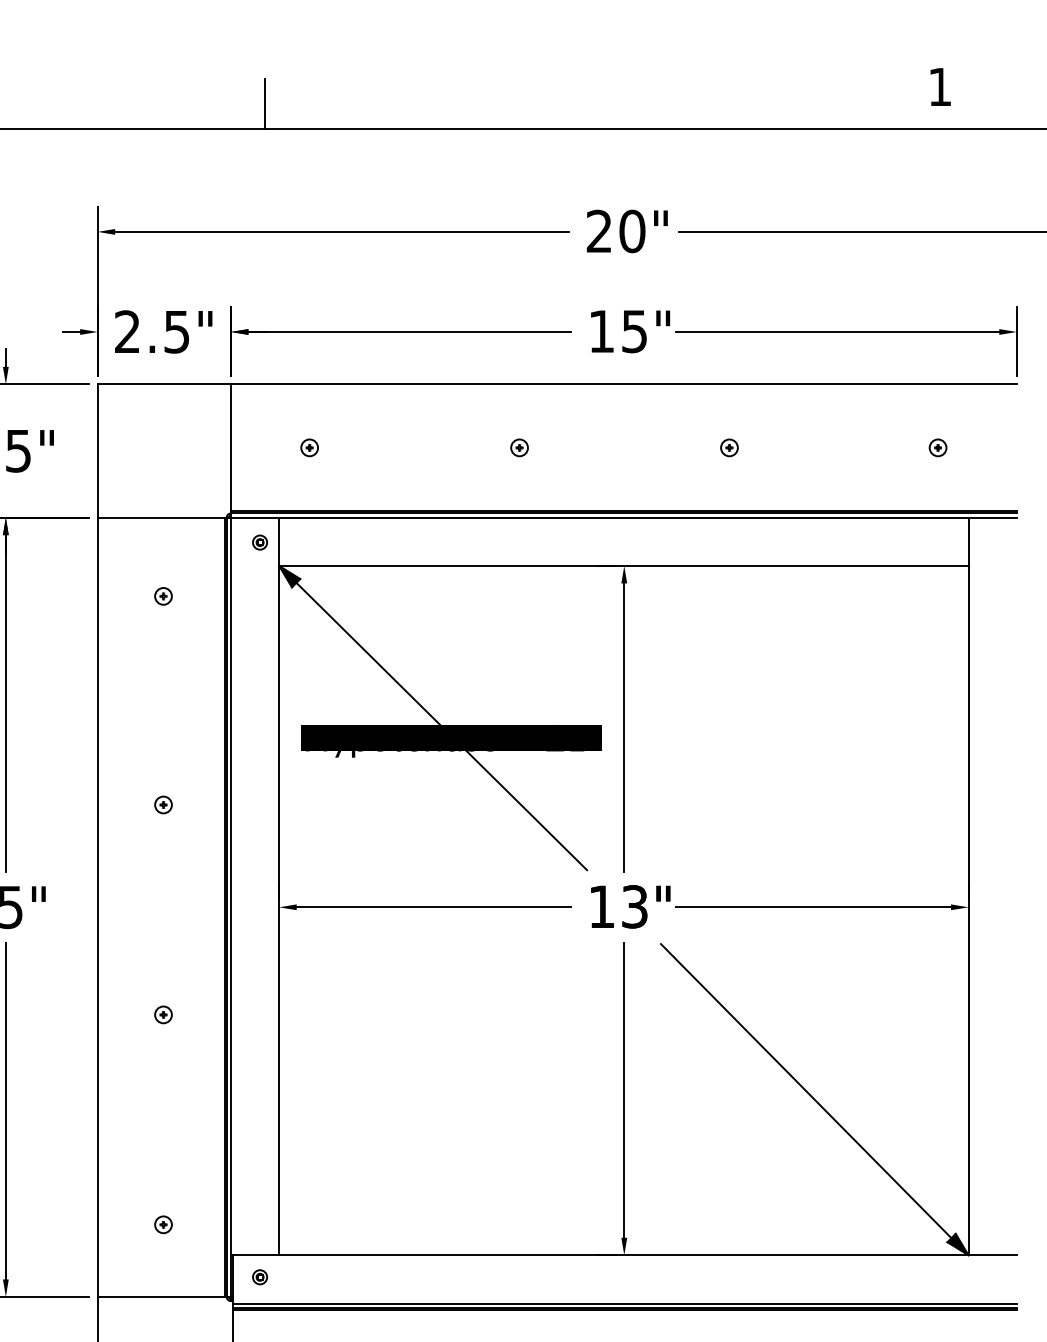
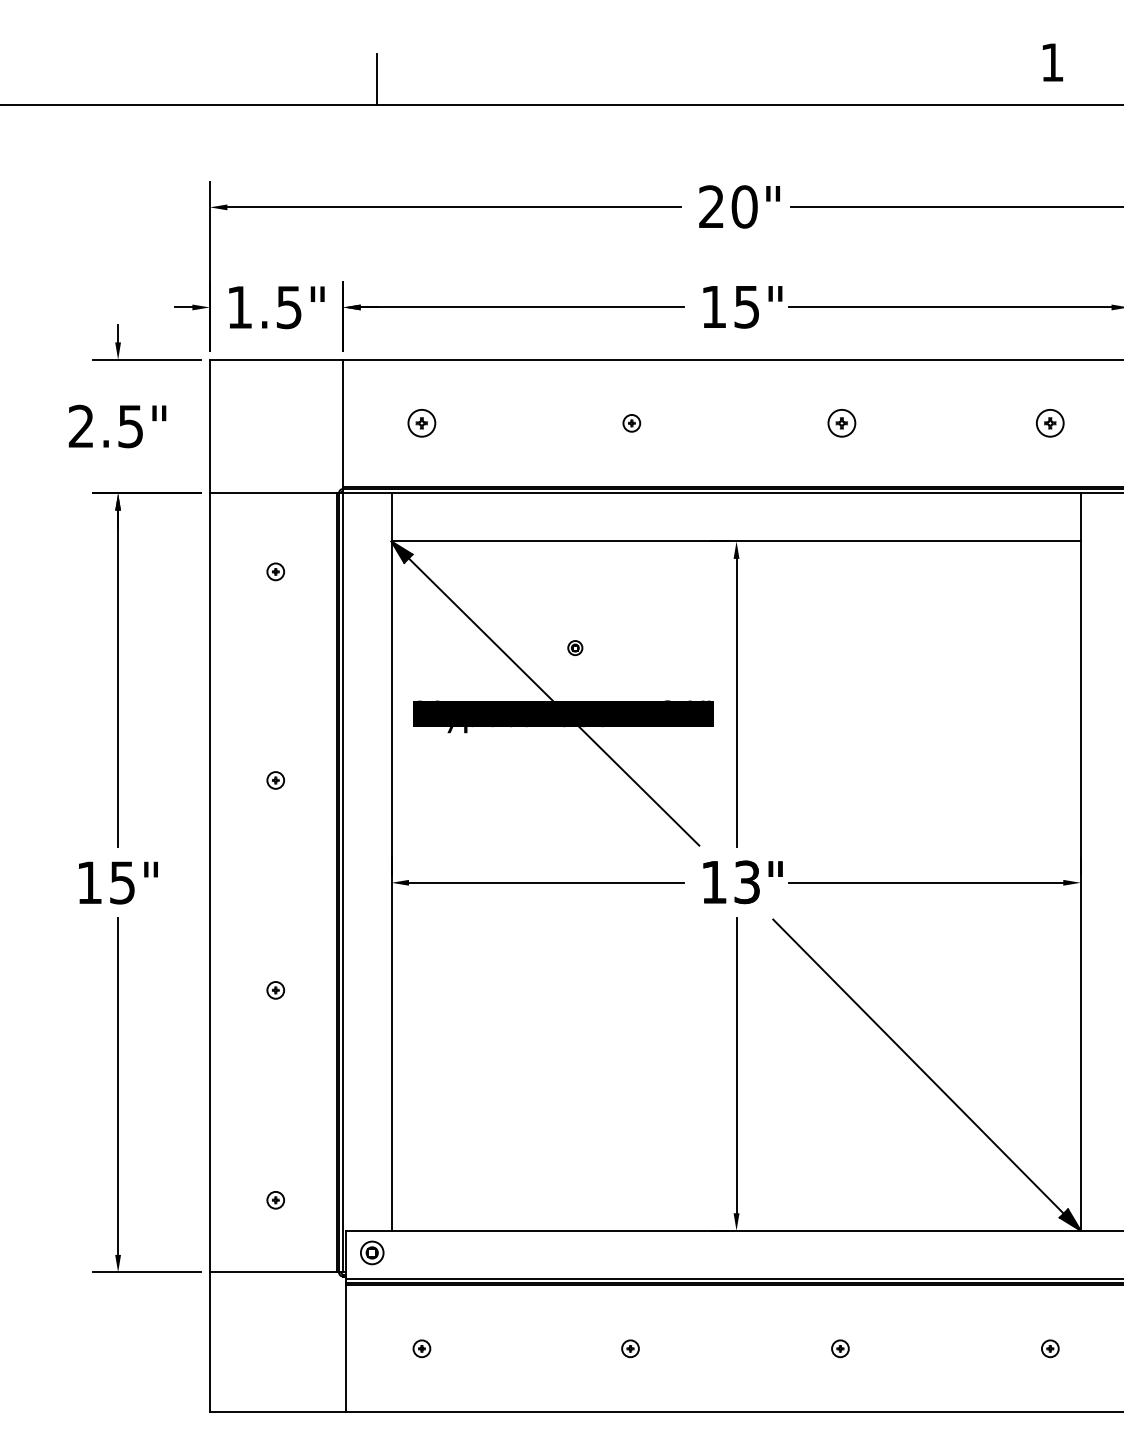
text: (127, 331) -> (239, 306), 2.5" -> 1.5"
part: (309, 448) -> (421, 423), size x1.6
part: (729, 448) -> (841, 423), size x1.6
part: (938, 448) -> (1050, 423), size x1.6
part: (260, 542) -> (575, 647), moved
part: (260, 1277) -> (372, 1252), size x1.6

